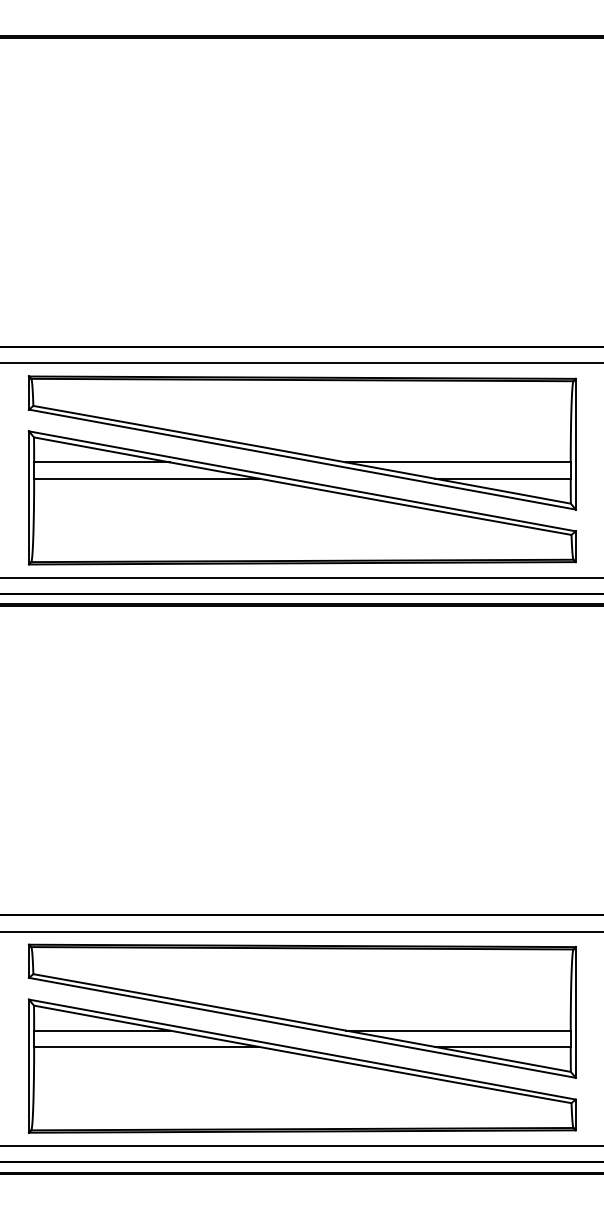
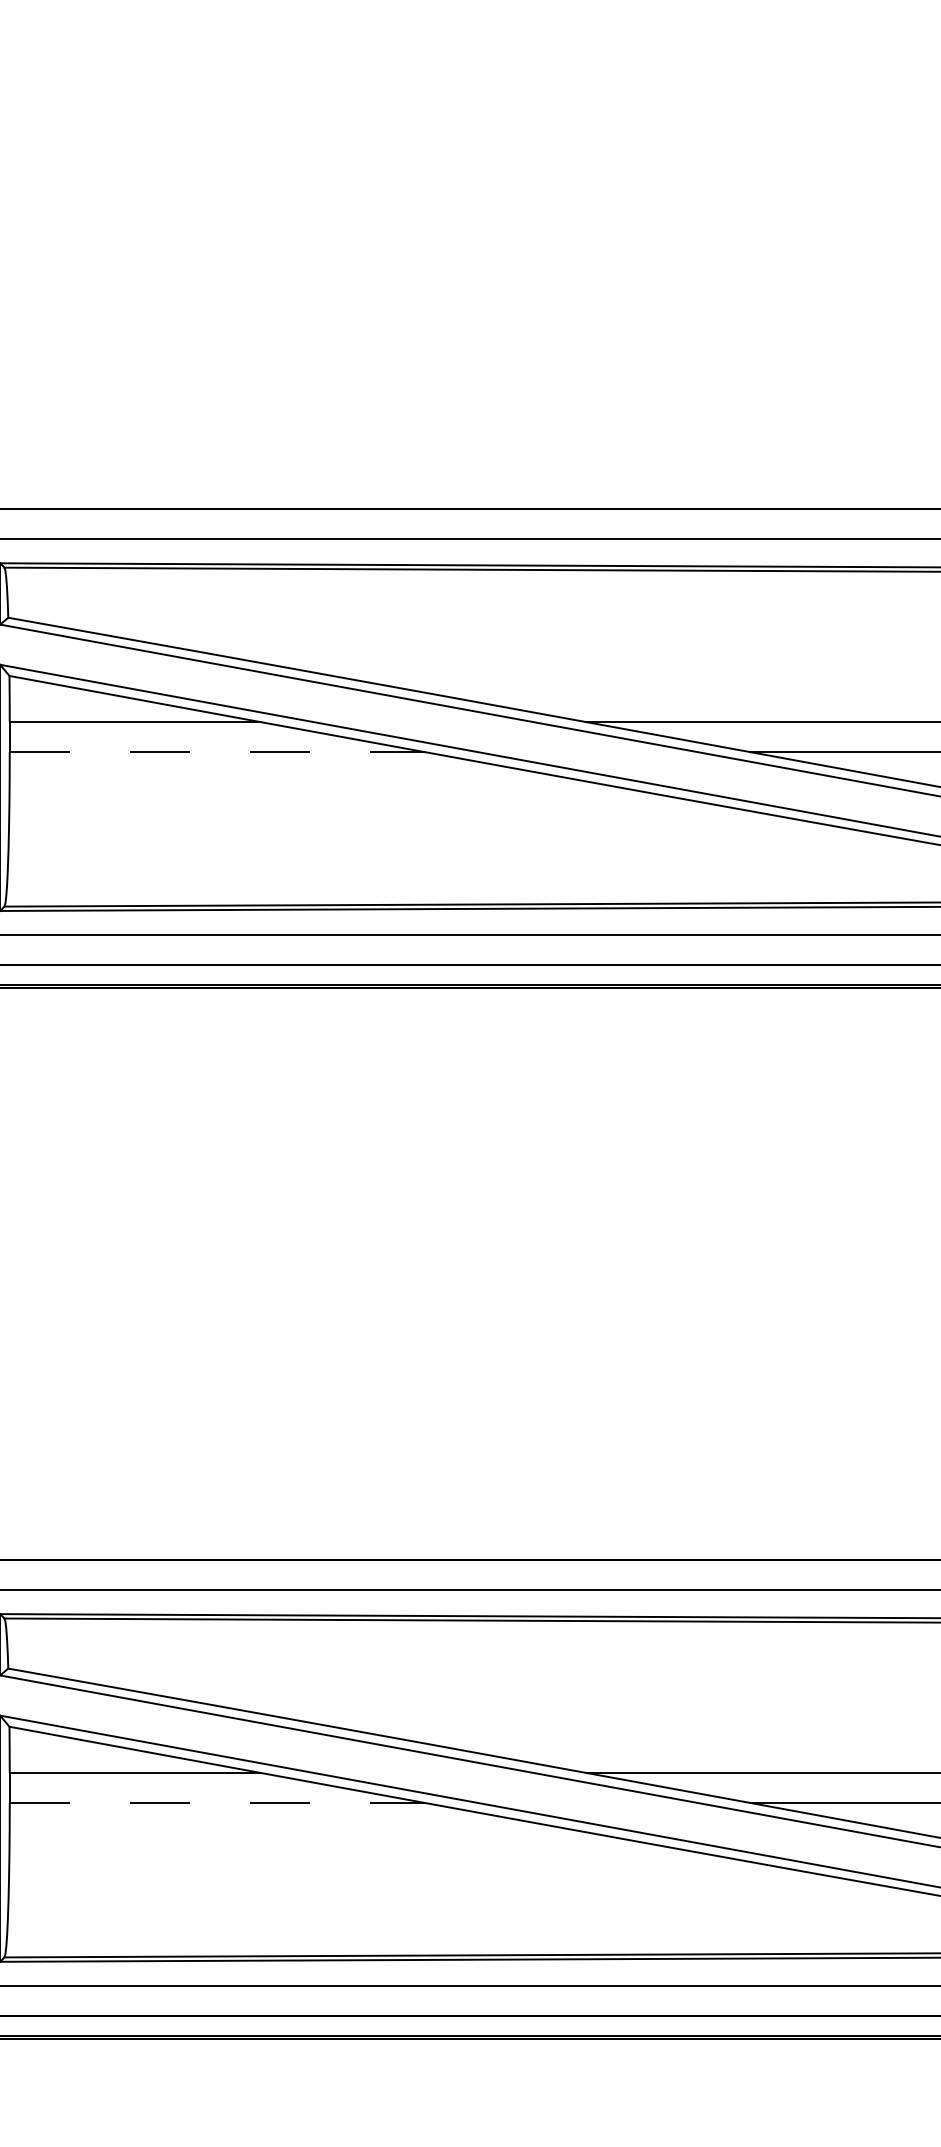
line: (146, 478) -> (217, 751), solid -> dashed
line: (146, 1046) -> (217, 1802), solid -> dashed

